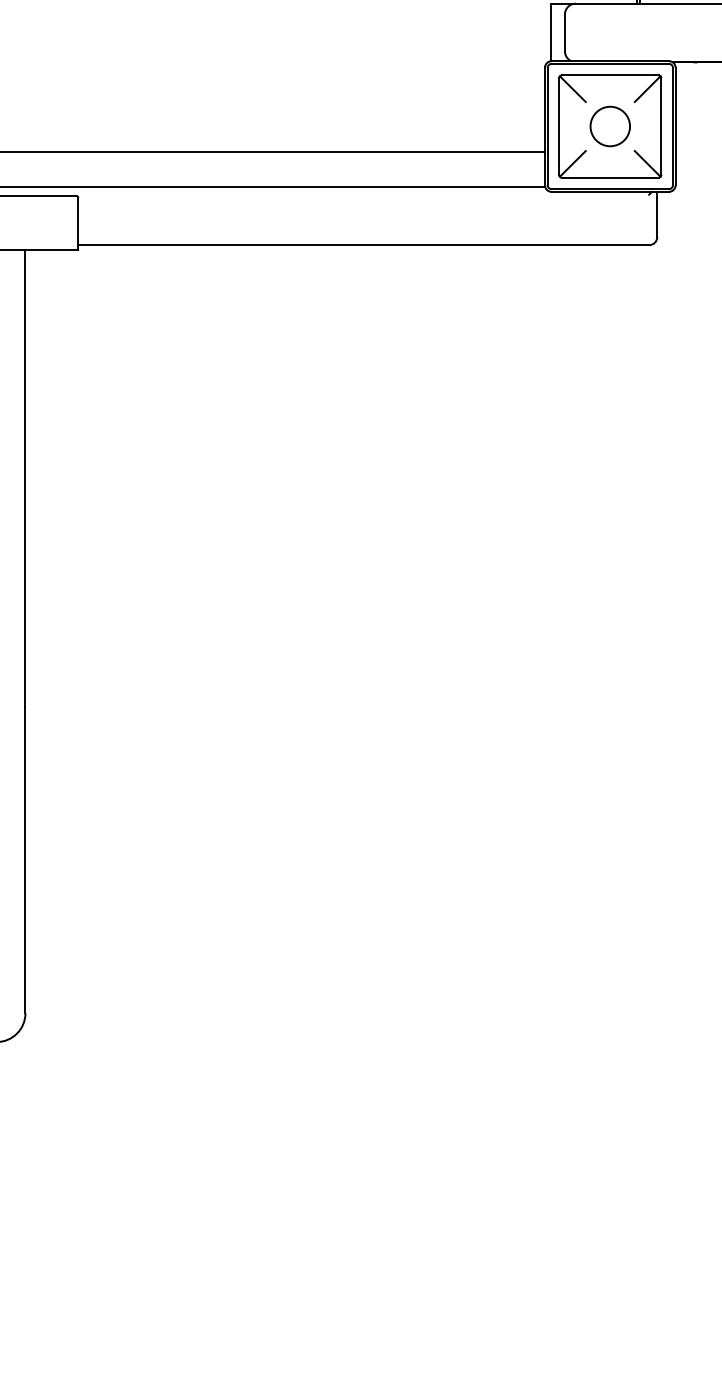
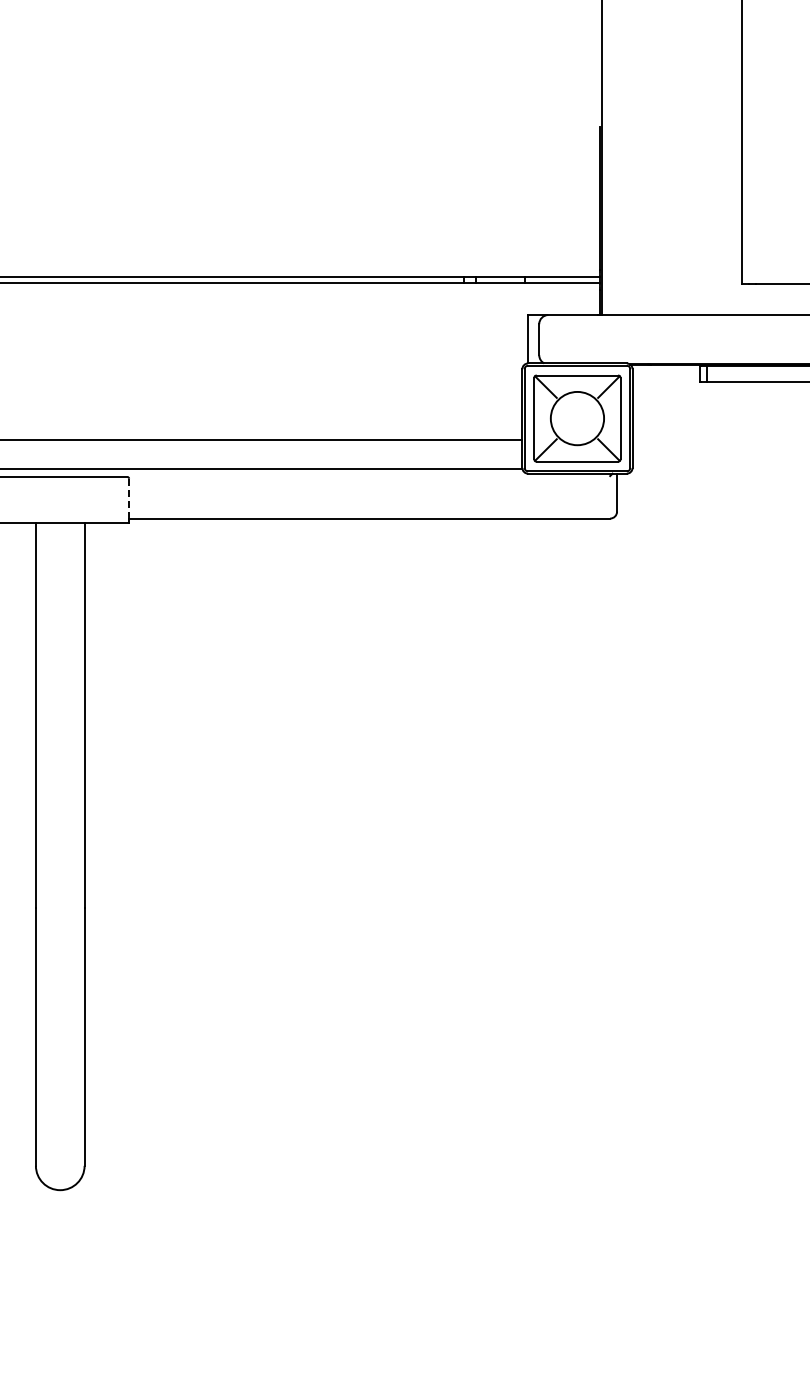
circle: (610, 126) -> (577, 418), size x1.6
line: (78, 221) -> (129, 498), solid -> dashed

